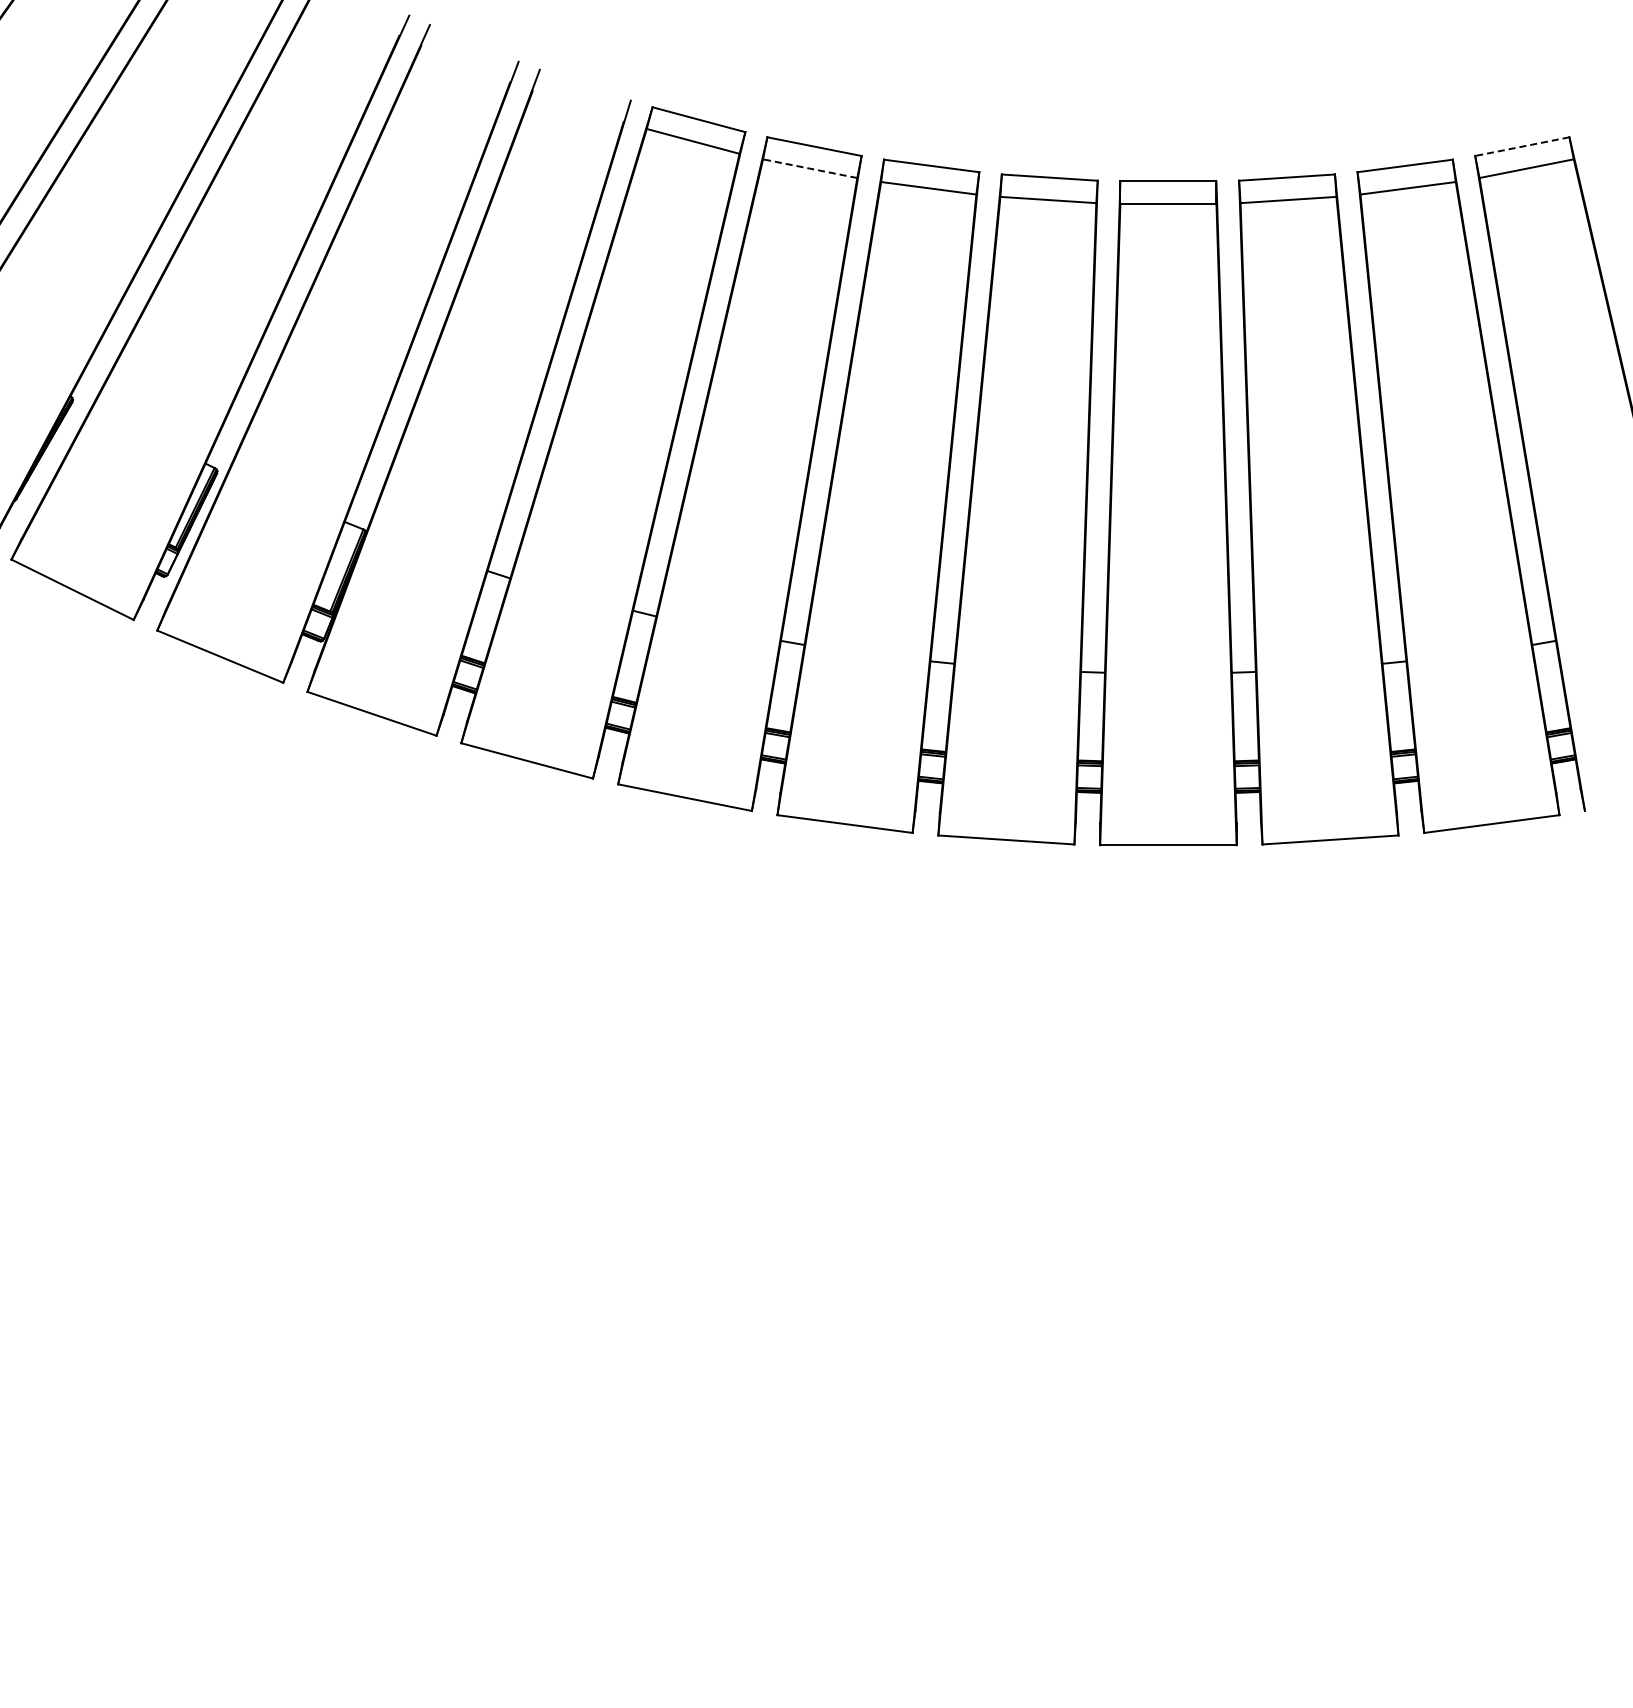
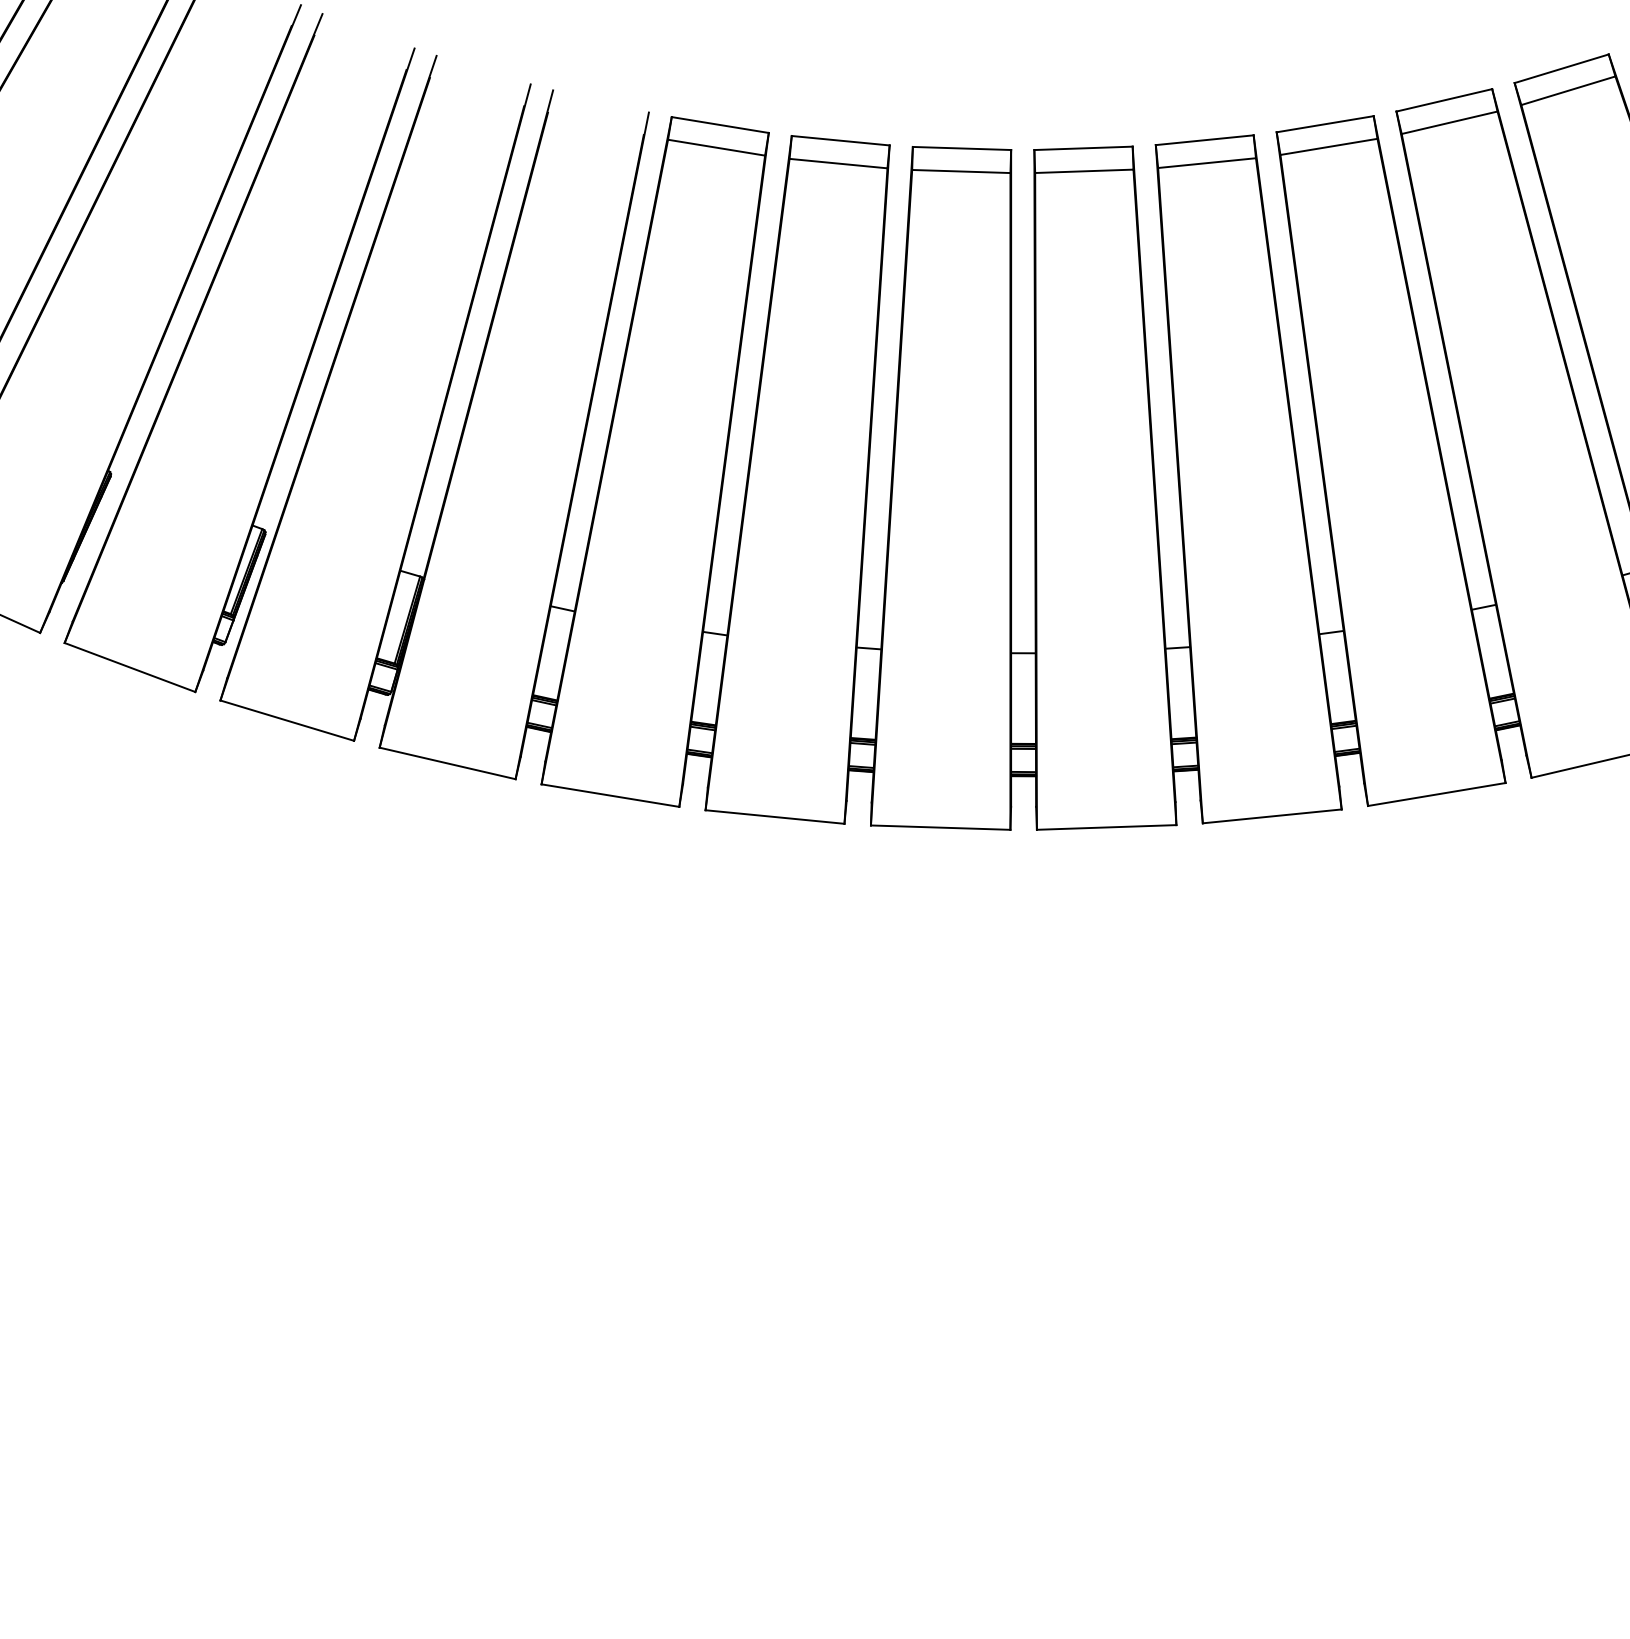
line: (1521, 146) -> (1560, 68), dashed -> solid
line: (809, 168) -> (837, 163), dashed -> solid

